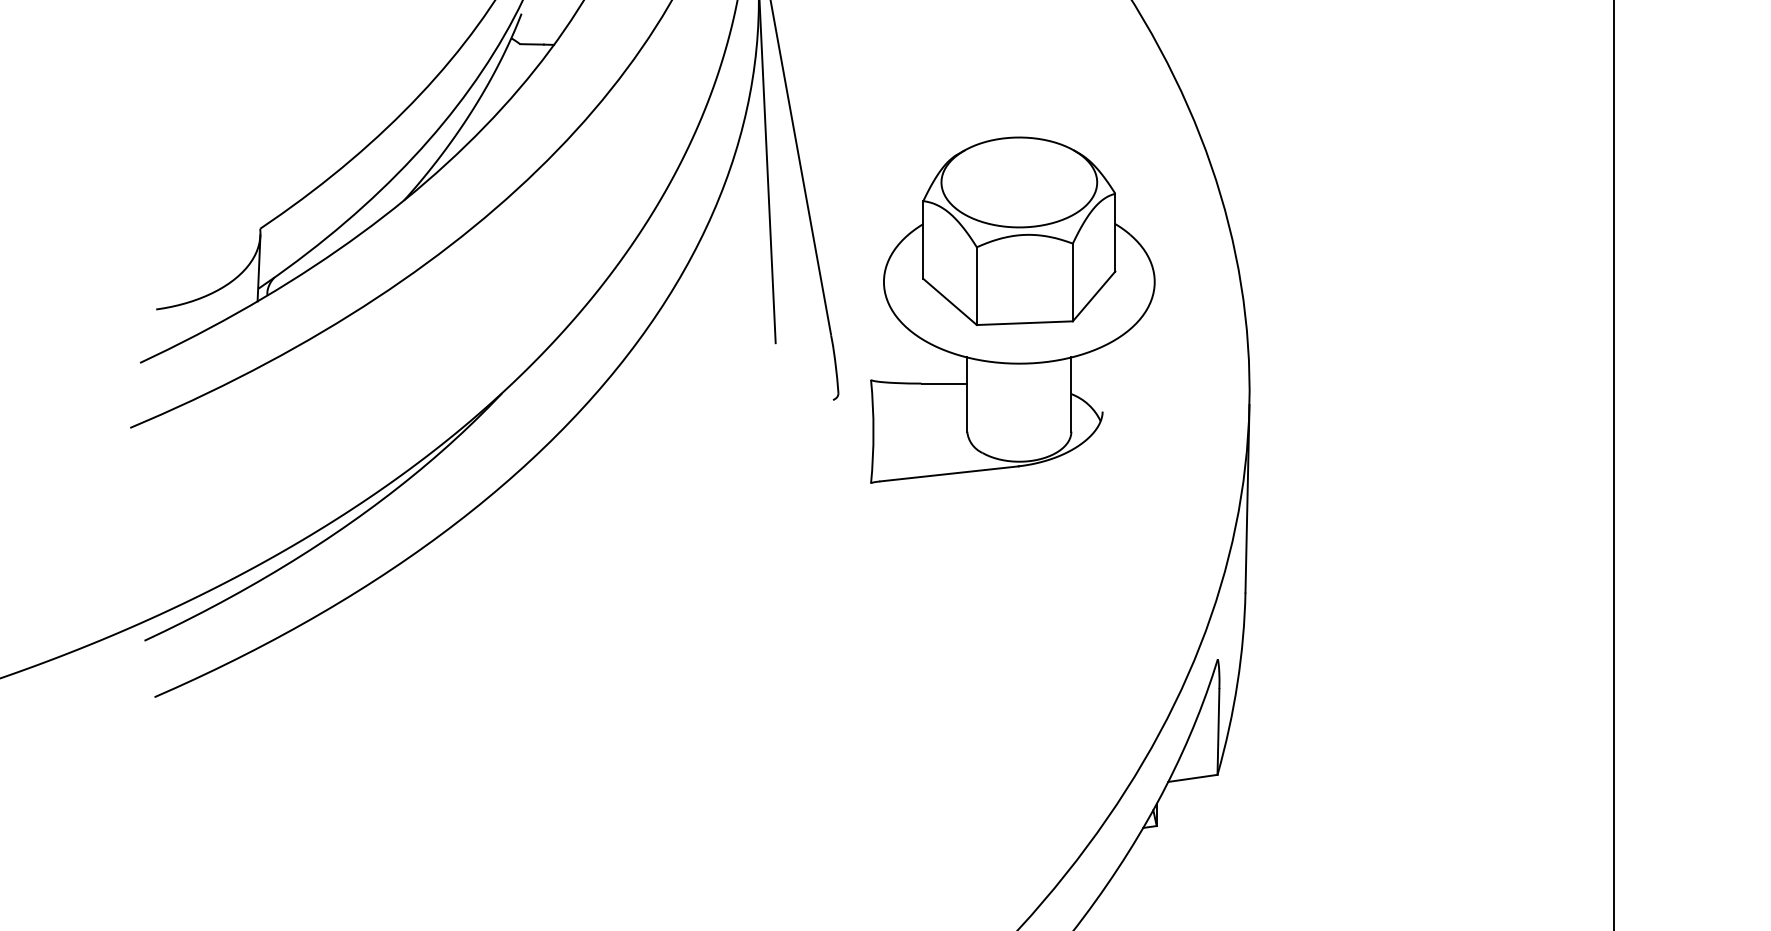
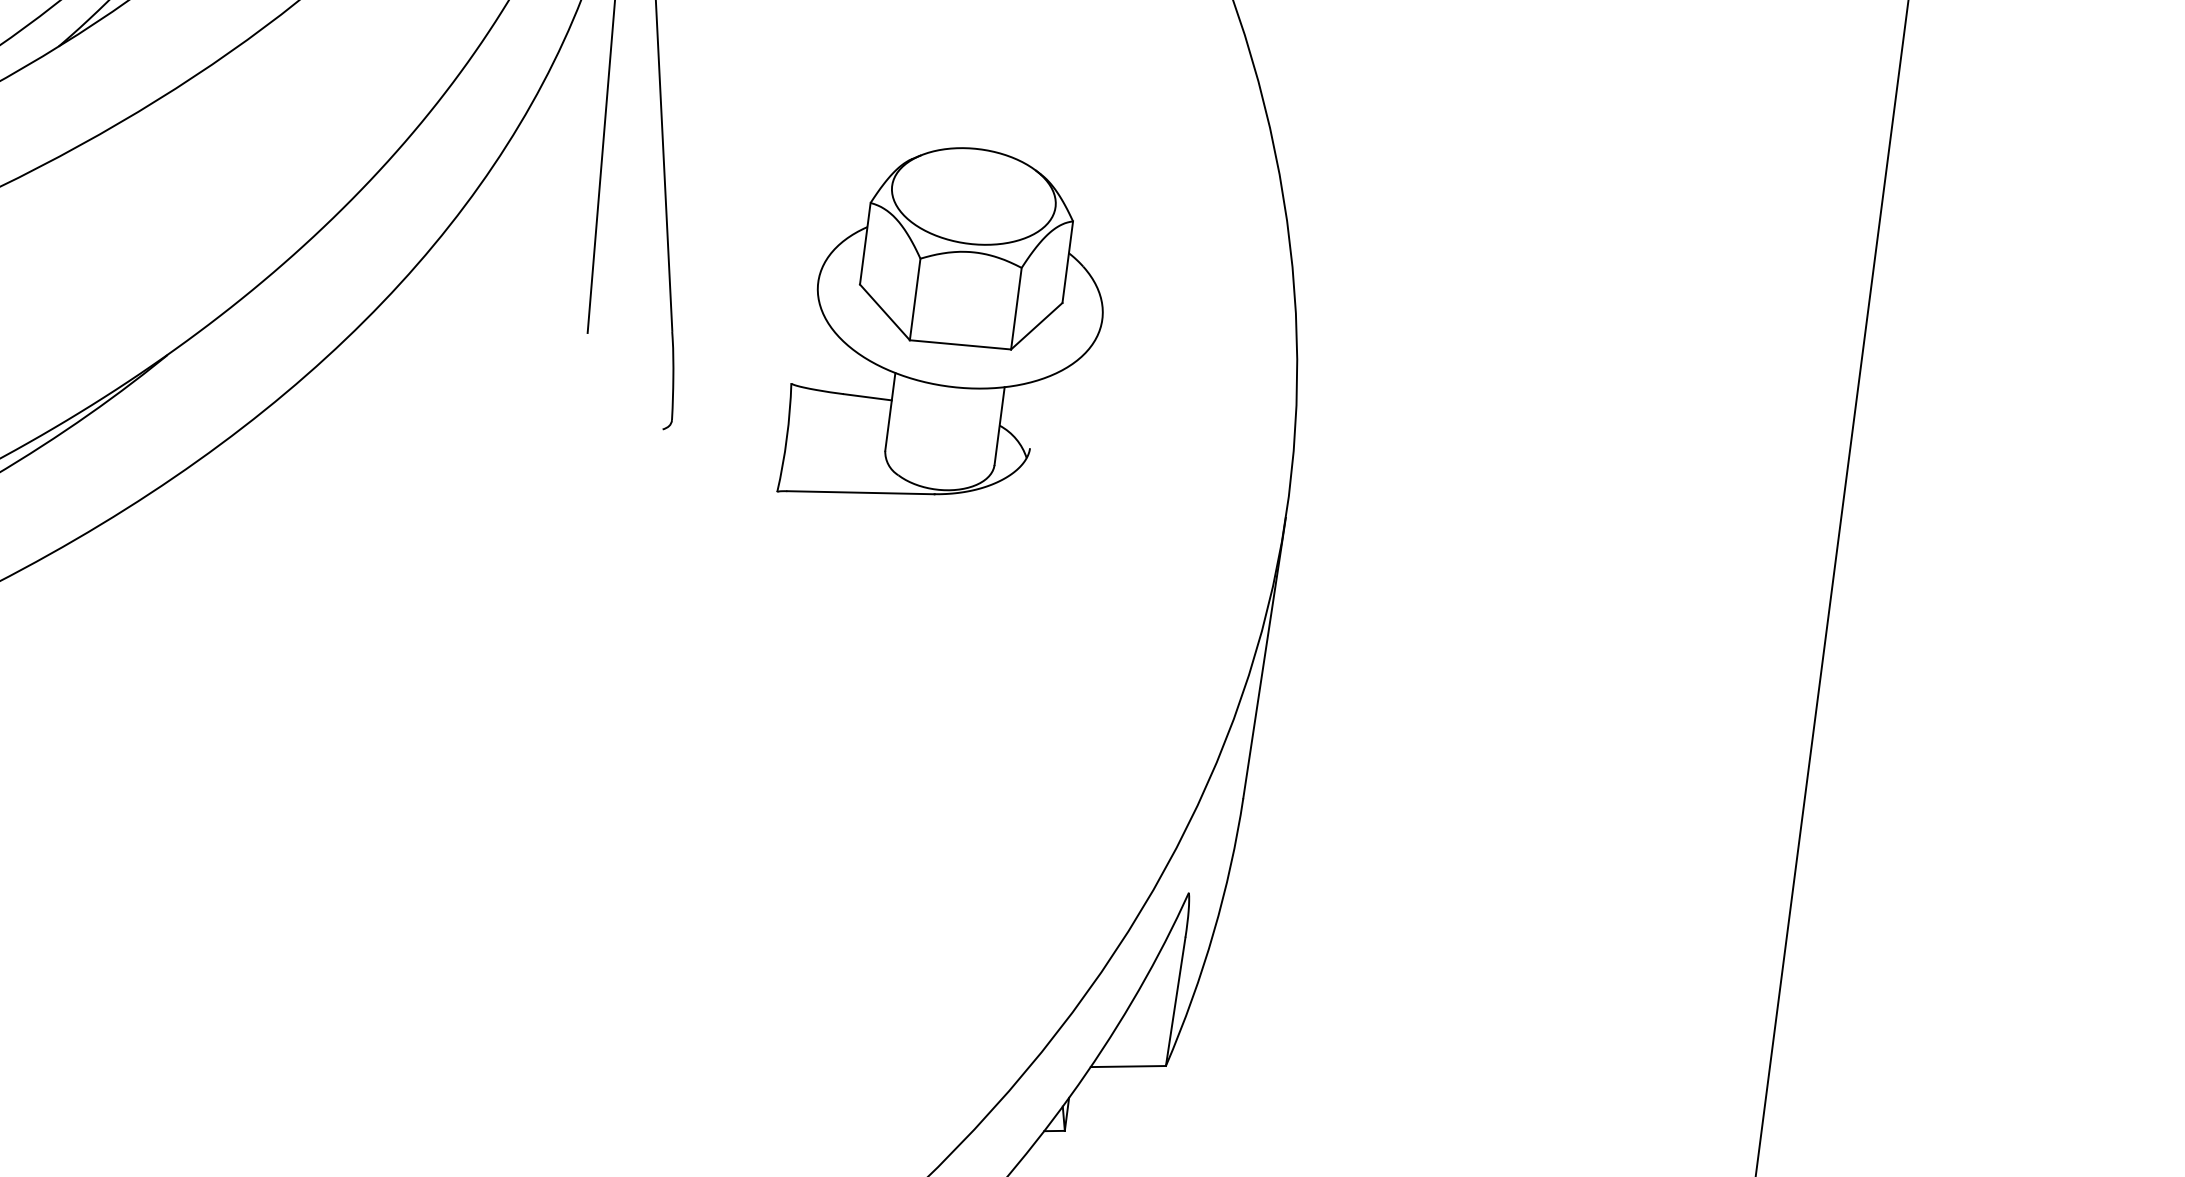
part: (1012, 309) -> (949, 328), size x0.7

